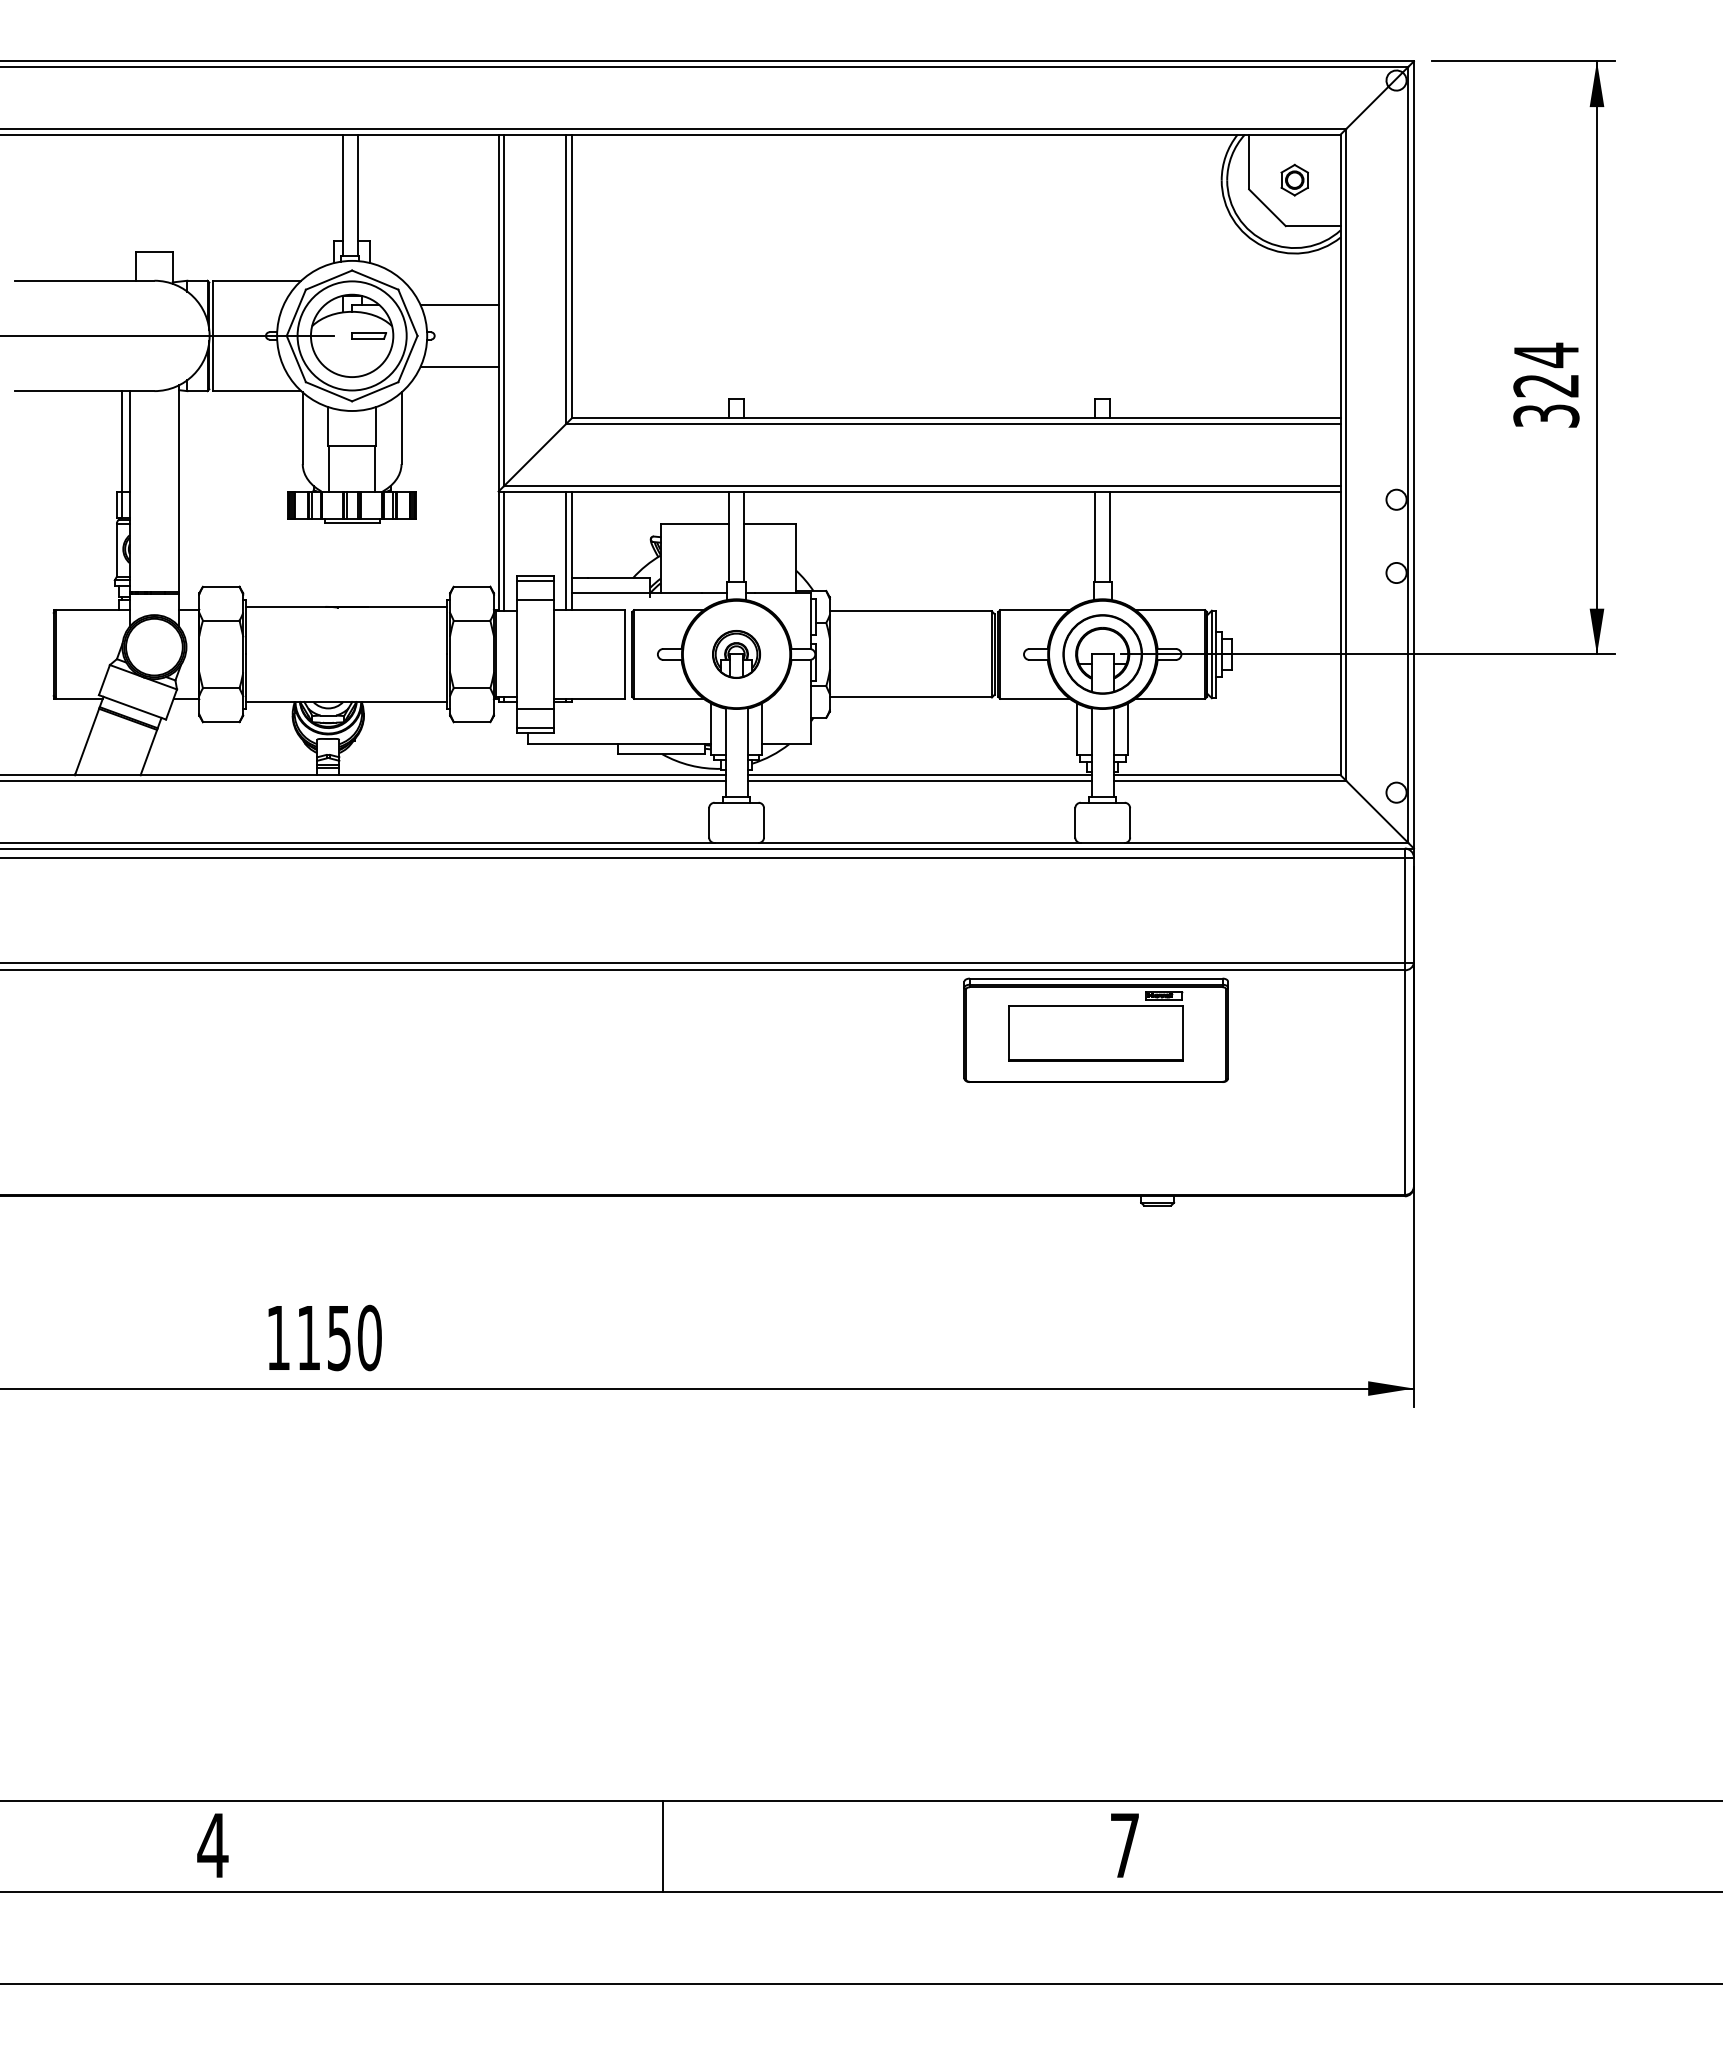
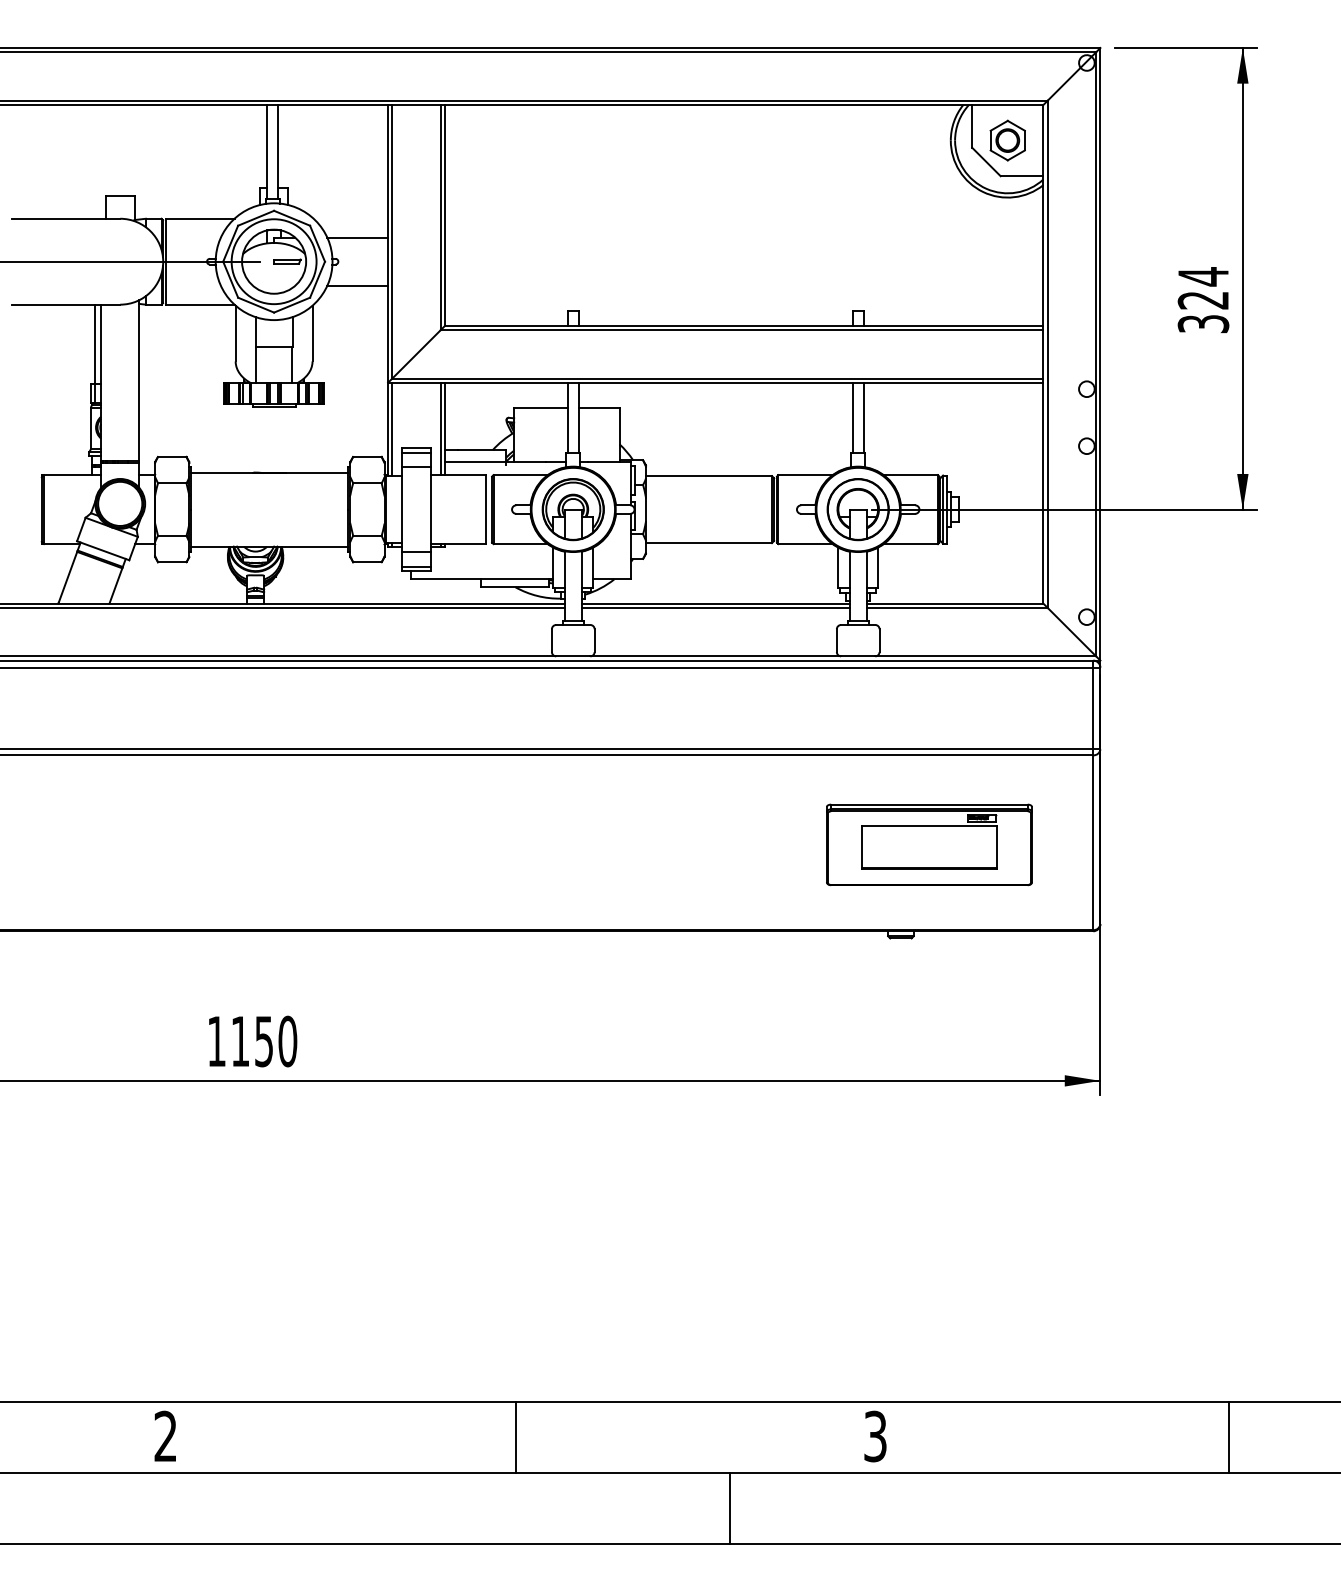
part: (1294, 179) -> (1007, 139), size x1.67
part: (736, 654) -> (573, 509), size x1.67
part: (1095, 1029) -> (928, 844), moved
text: (212, 1844) -> (165, 1435), 4 -> 2
text: (1124, 1845) -> (875, 1436), 7 -> 3
line: (1578, 1846) -> (1228, 1437), added
line: (937, 1937) -> (729, 1508), added

